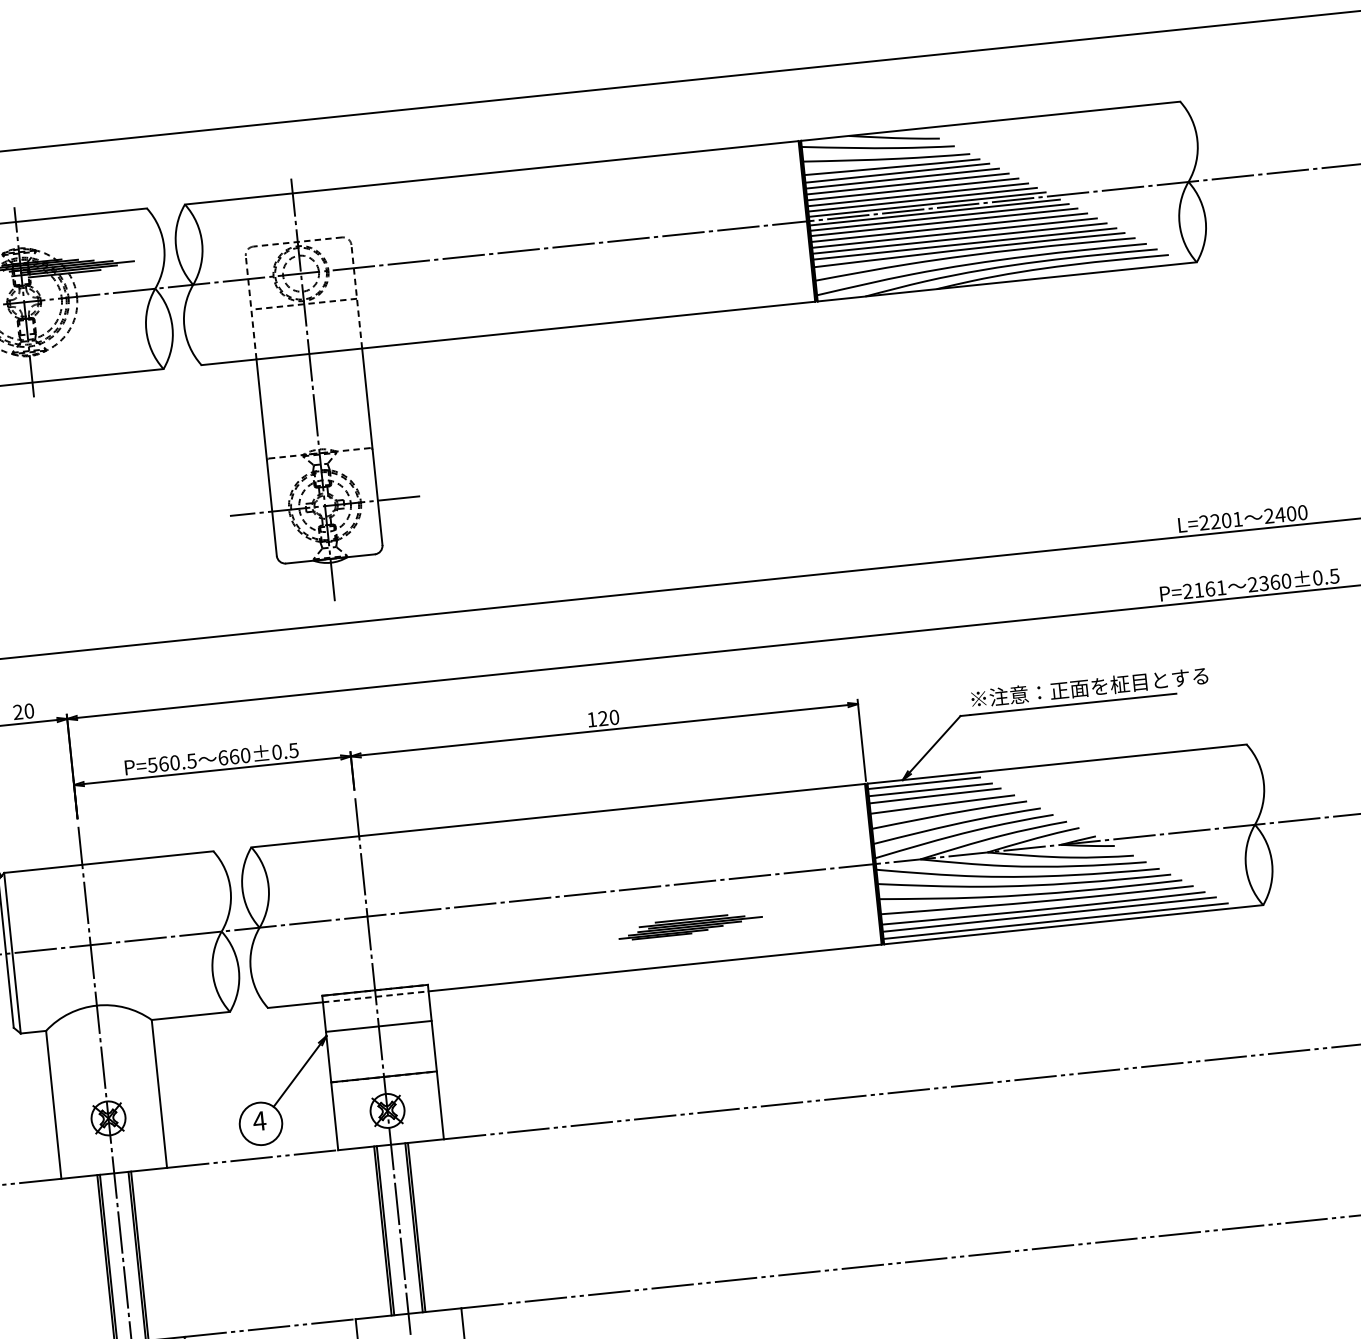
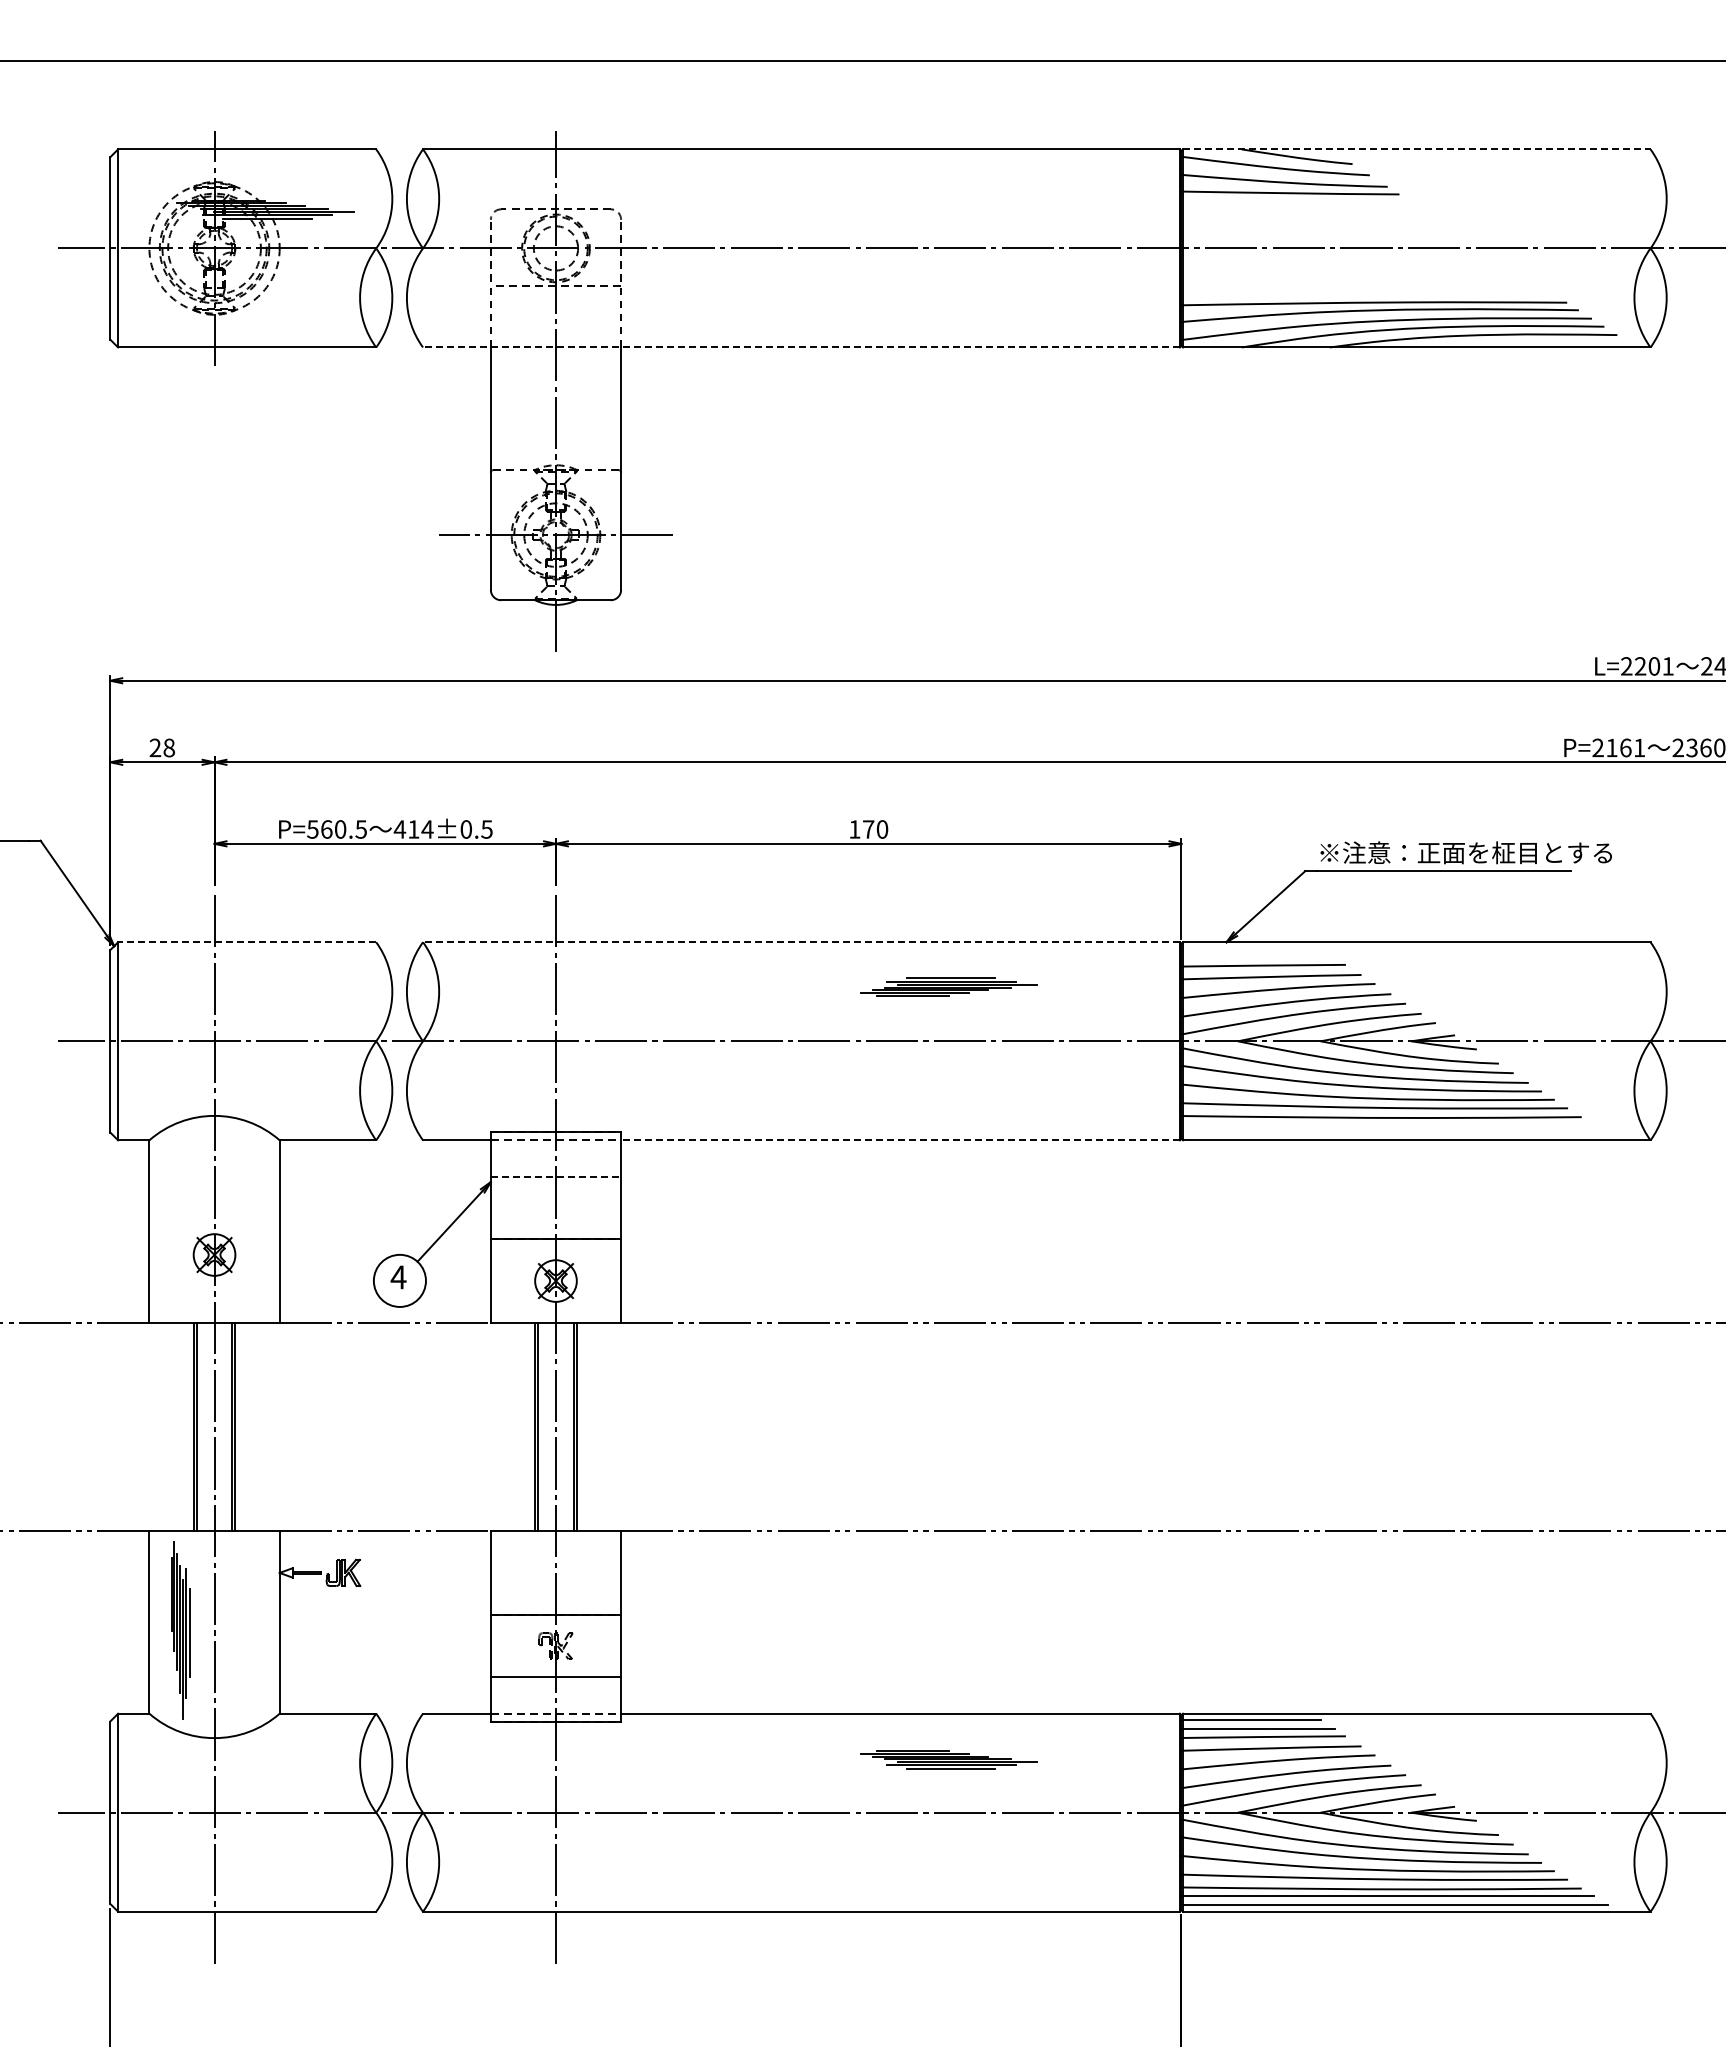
line: (990, 121) -> (1416, 149), solid -> dashed
line: (896, 173) -> (1295, 201), removed
line: (901, 178) -> (1300, 208), removed
line: (906, 184) -> (1306, 215), removed
line: (912, 189) -> (1312, 222), removed
line: (916, 195) -> (1317, 230), removed
line: (921, 199) -> (1322, 236), removed
line: (926, 205) -> (1327, 243), removed
line: (934, 212) -> (1336, 253), removed
line: (938, 217) -> (1341, 260), removed
line: (943, 222) -> (1346, 266), removed
line: (948, 228) -> (1351, 274), removed
line: (953, 233) -> (1357, 281), removed
line: (959, 238) -> (1363, 288), removed
line: (963, 243) -> (1368, 295), removed
line: (507, 333) -> (800, 347), solid -> dashed
text: (28, 710) -> (168, 747), 20 -> 28
text: (603, 718) -> (868, 829), 120 -> 170
text: (234, 756) -> (413, 829), 660±0.5 -> 414±0.5
line: (923, 783) -> (1251, 948), removed
line: (929, 789) -> (1257, 957), removed
line: (557, 815) -> (800, 942), solid -> dashed
line: (108, 862) -> (246, 942), solid -> dashed
line: (1048, 914) -> (1387, 1124), removed
line: (1055, 921) -> (1394, 1133), removed
part: (690, 925) -> (948, 986), moved
line: (655, 968) -> (900, 1140), solid -> dashed
line: (379, 1026) -> (556, 1176), solid -> dashed

